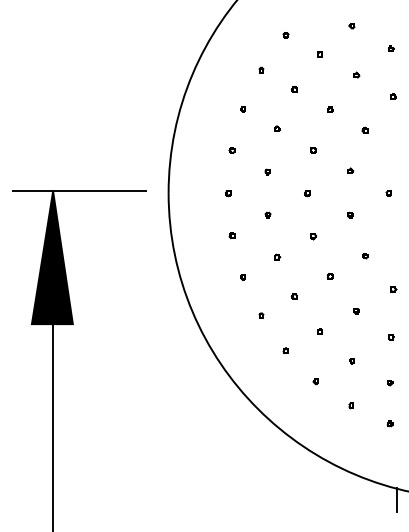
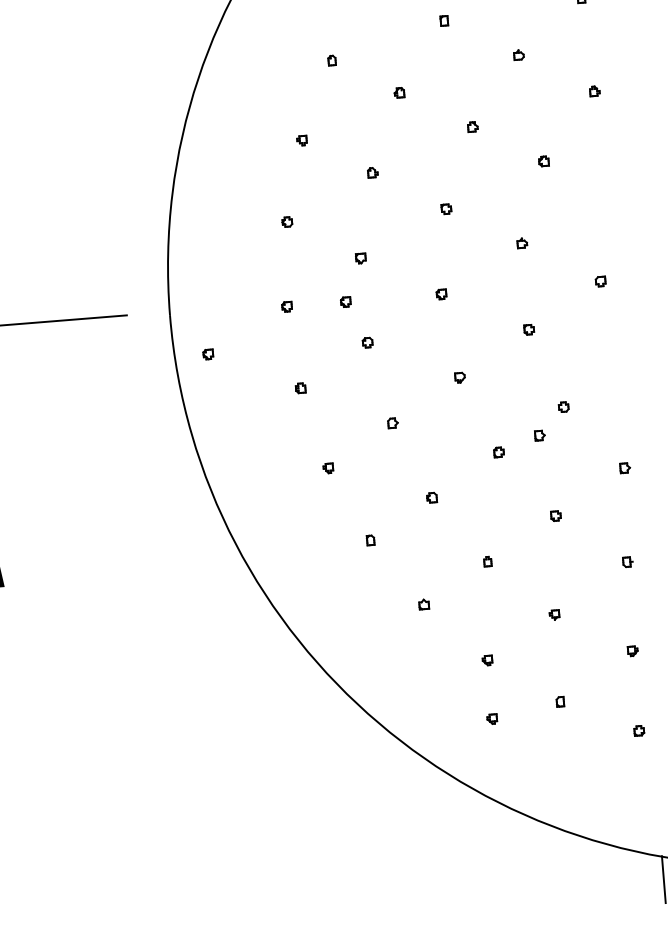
part: (258, 193) -> (345, 301), added
part: (186, 214) -> (208, 354), added
part: (351, 269) -> (539, 435), added
part: (315, 411) -> (491, 718), added

